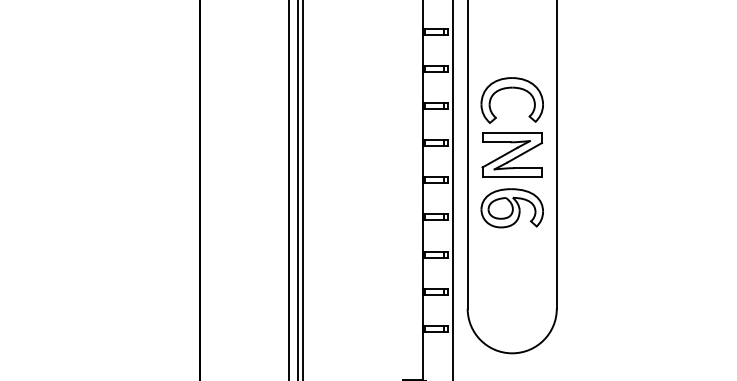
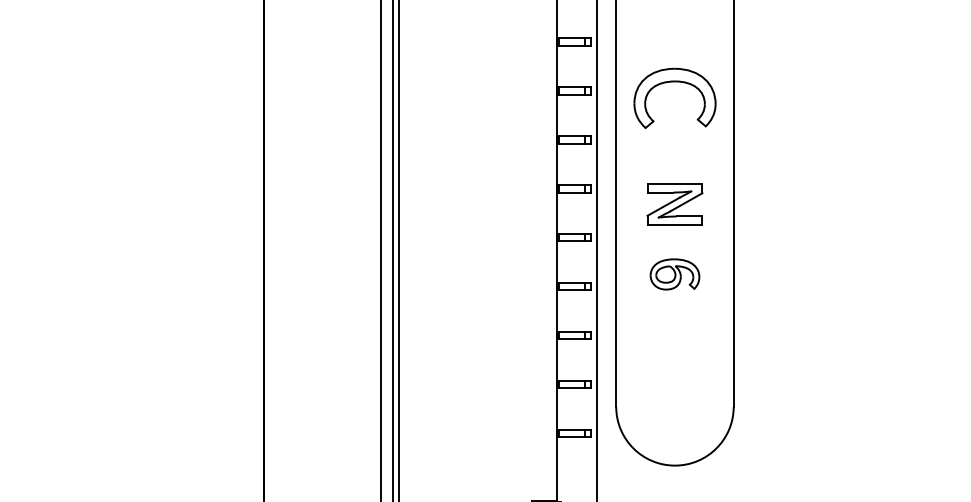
part: (511, 88) -> (674, 82), moved
part: (511, 155) -> (674, 204), size x0.7
part: (511, 208) -> (674, 274), size x0.6

